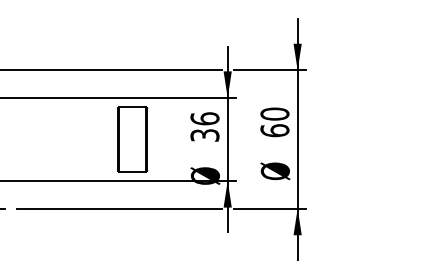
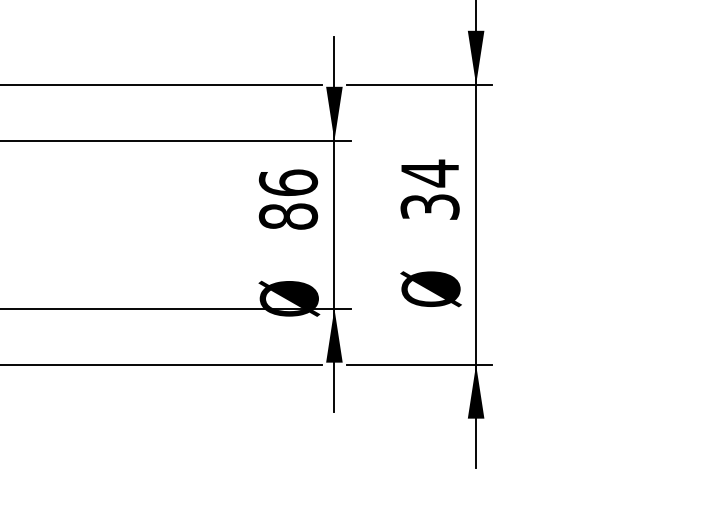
text: (274, 122) -> (429, 190), 60 -> 34
text: (204, 135) -> (287, 216), 36 -> 86
part: (132, 139) -> (141, 224), removed

